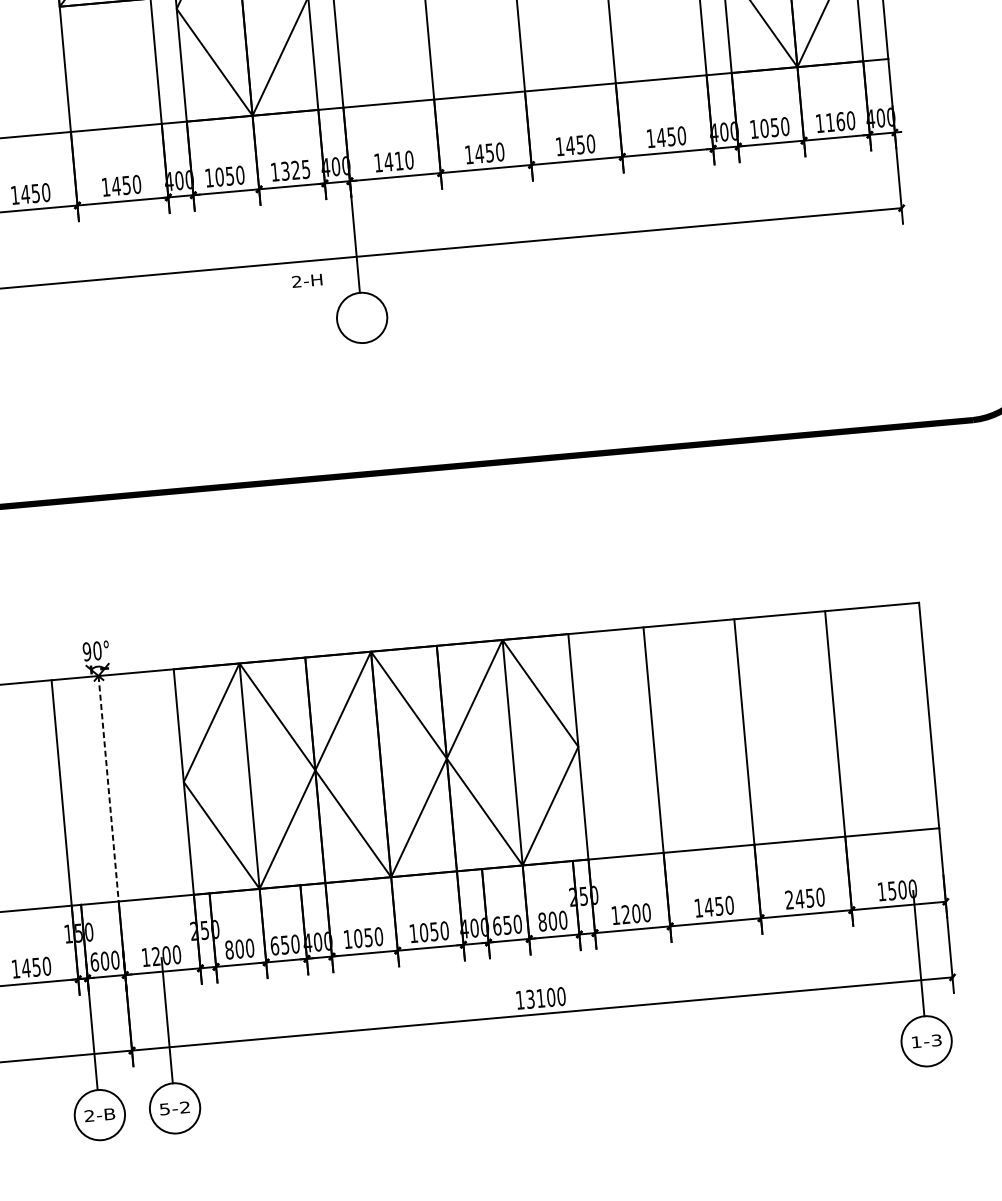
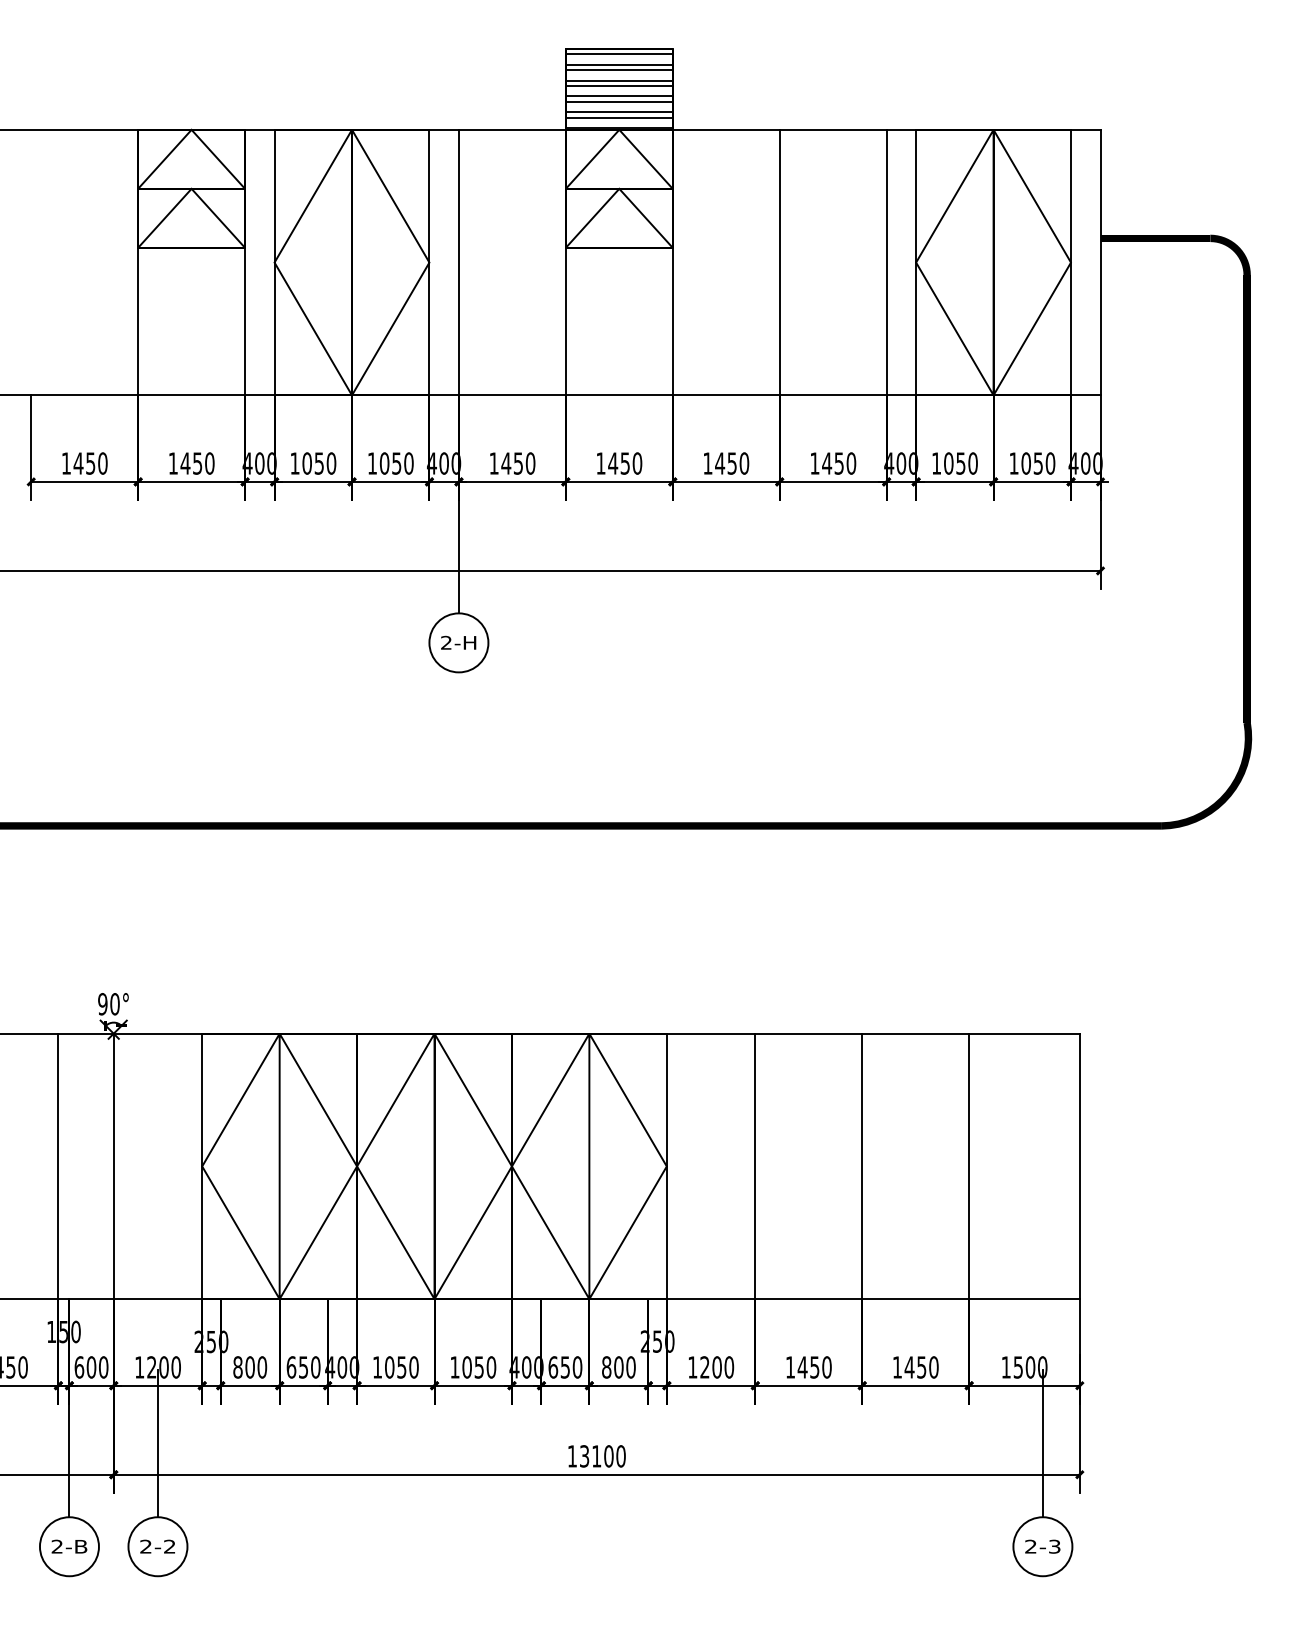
text: (835, 122) -> (1032, 463), 1160 -> 1050
text: (399, 161) -> (518, 463), 1410 -> 1450
text: (295, 170) -> (396, 463), 1325 -> 1050
text: (307, 280) -> (458, 642), moved
line: (108, 788) -> (113, 1166), dashed -> solid
text: (788, 900) -> (896, 1367), 2450 -> 1450
text: (916, 1042) -> (1030, 1546), 1-3 -> 2-3
text: (164, 1109) -> (145, 1546), 5-2 -> 2-2

